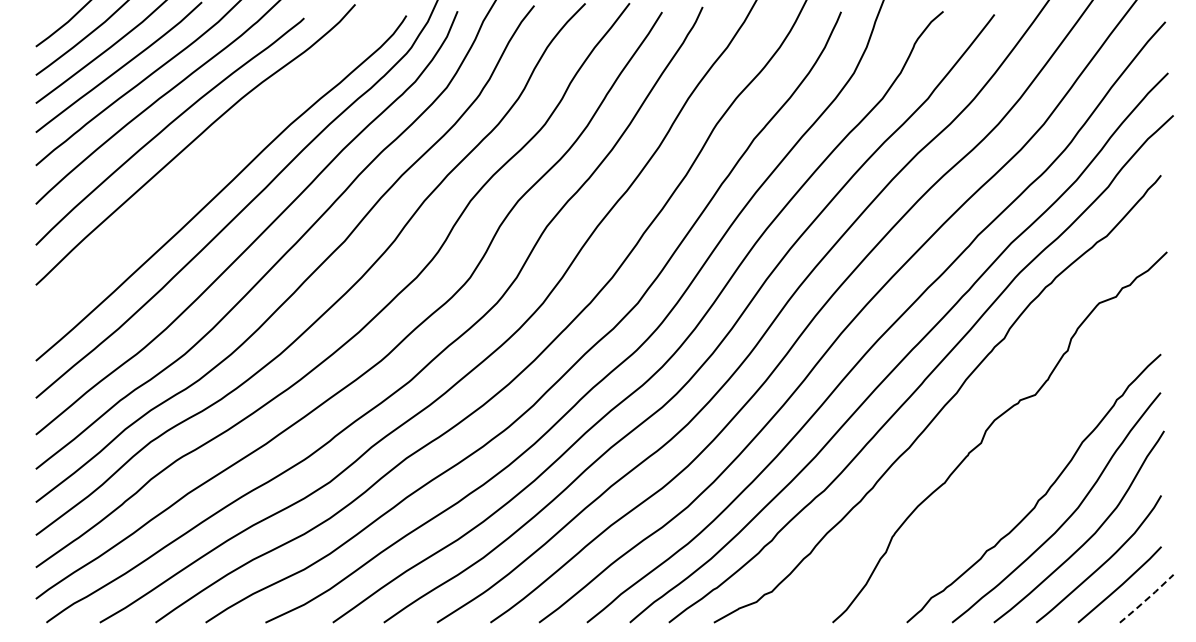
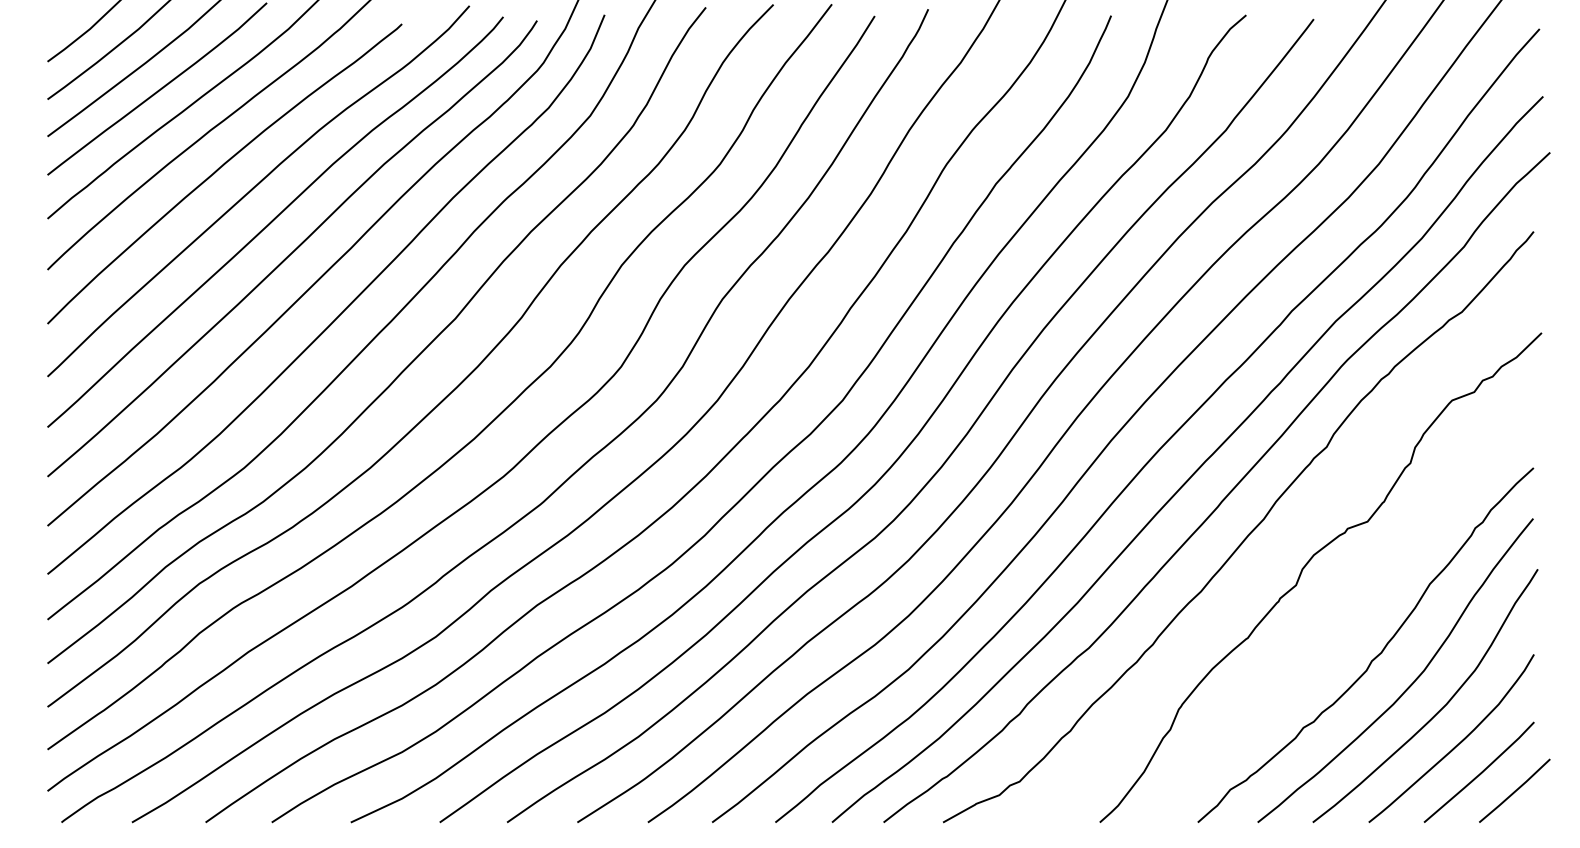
curve: (208, 166) -> (275, 219), added
line: (1147, 598) -> (1515, 790), dashed -> solid

